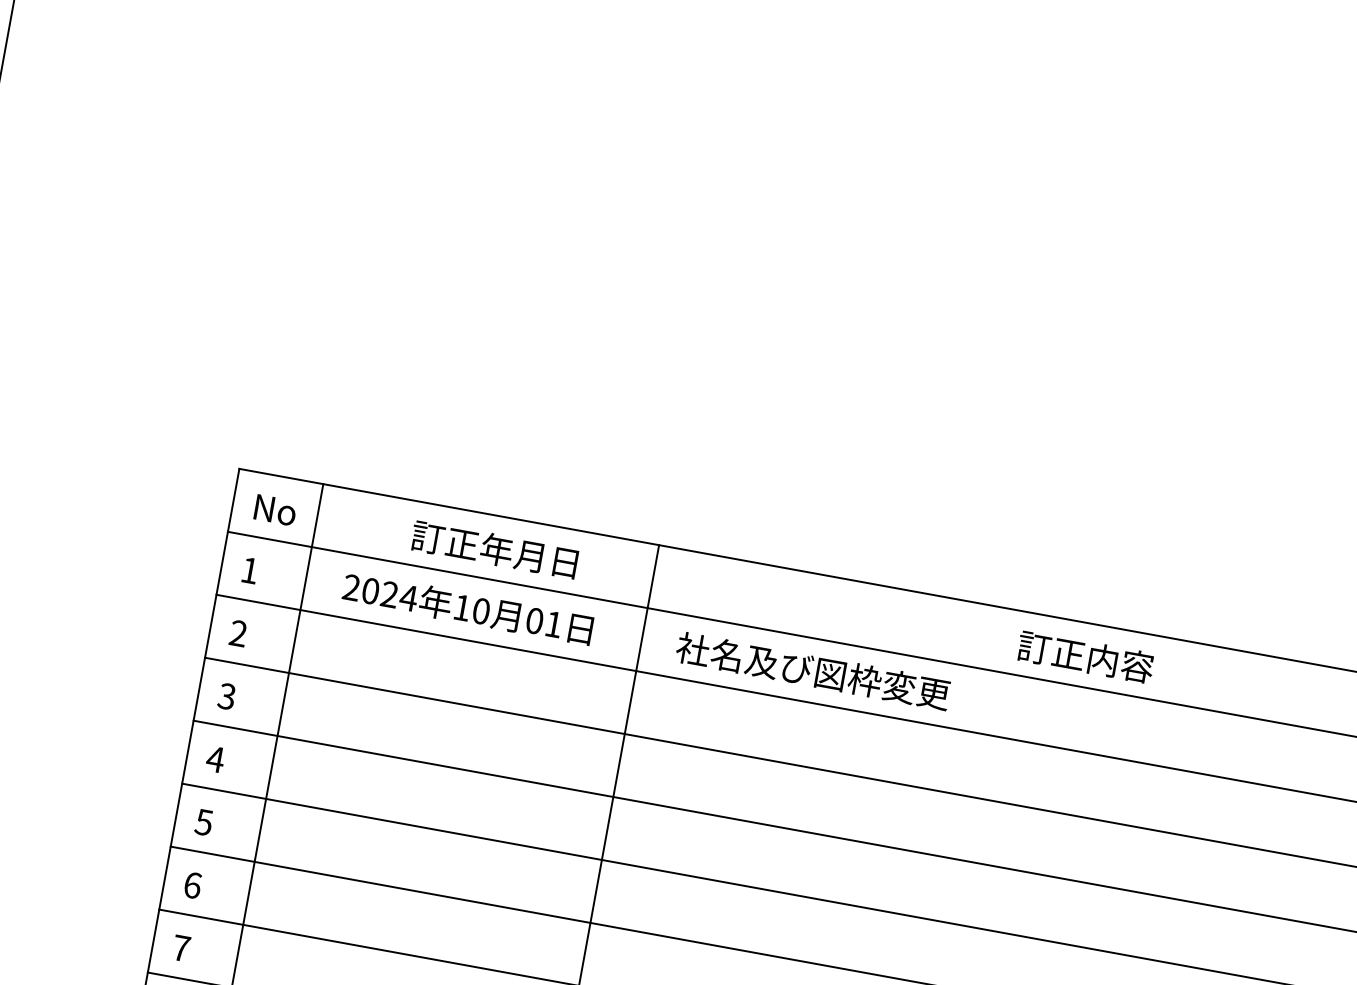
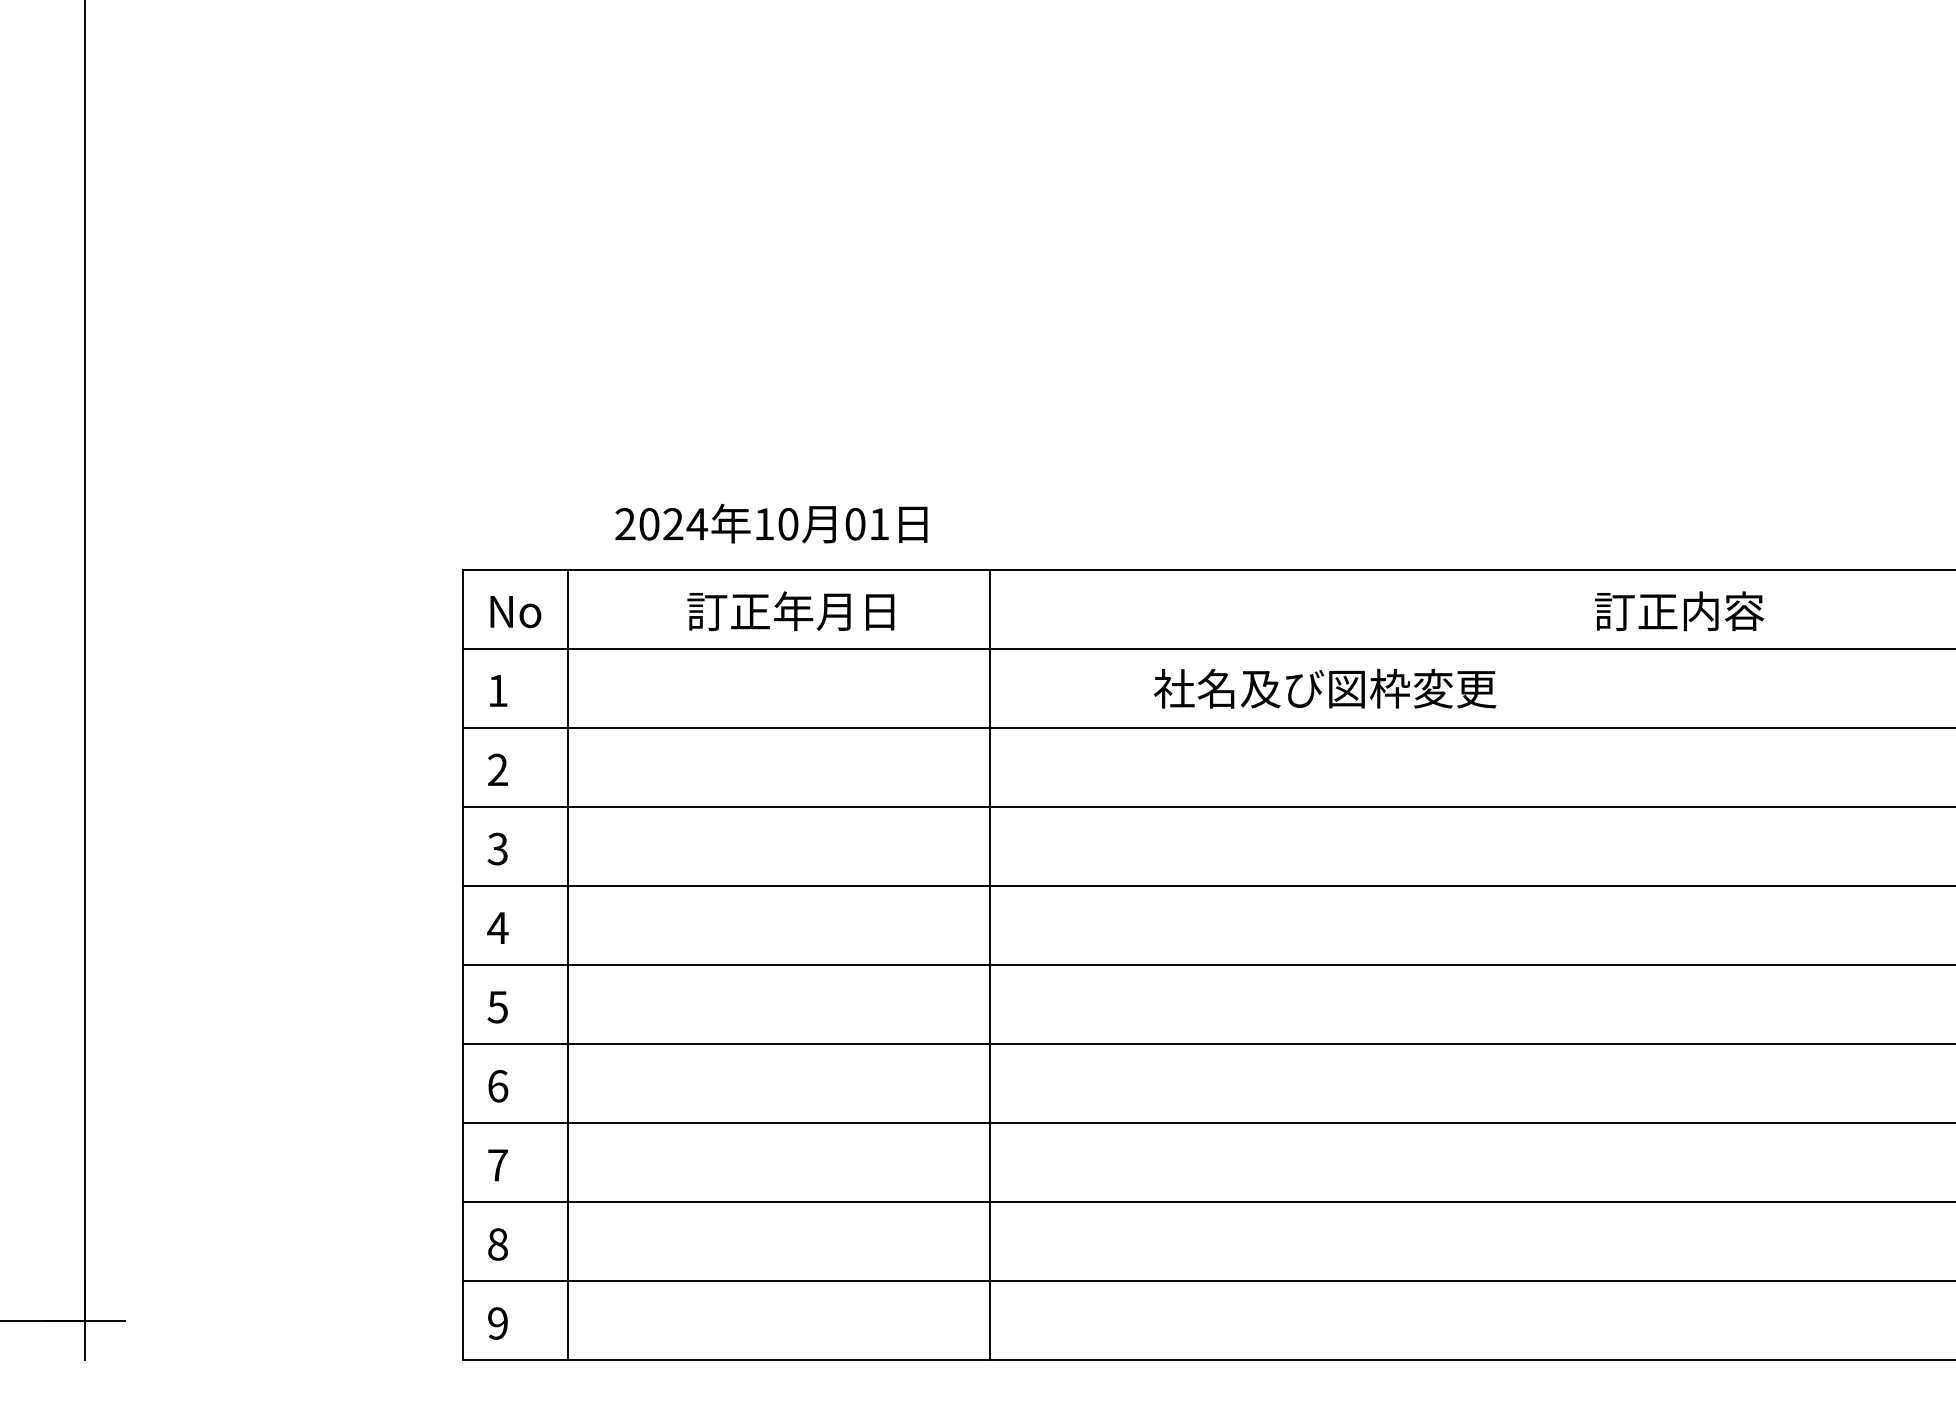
text: (468, 608) -> (771, 523), moved
text: (1085, 657) -> (1679, 611), moved
text: (813, 671) -> (1325, 688), moved

